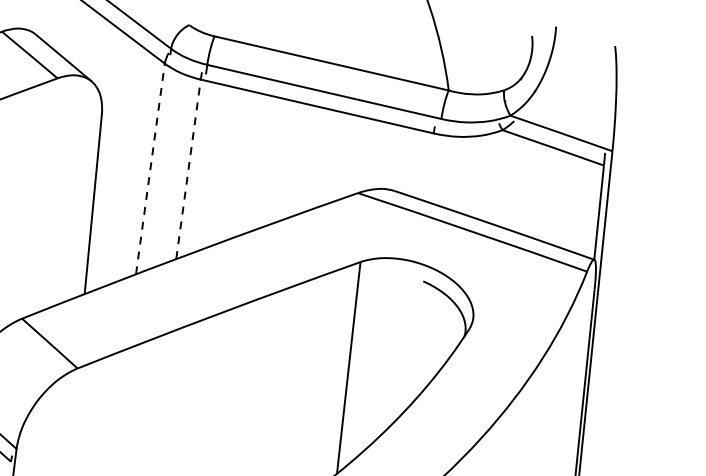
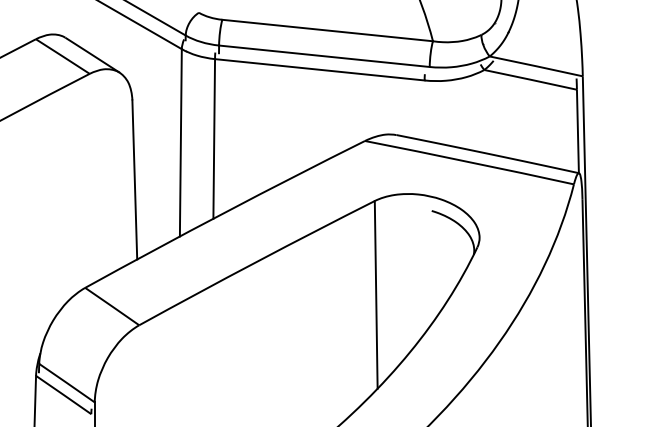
line: (150, 168) -> (180, 142), dashed -> solid
line: (188, 168) -> (214, 138), dashed -> solid

